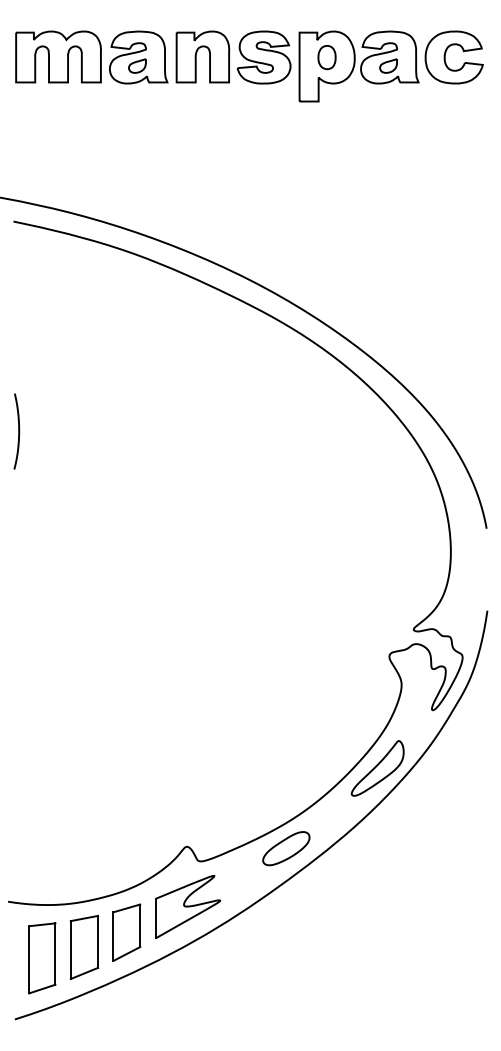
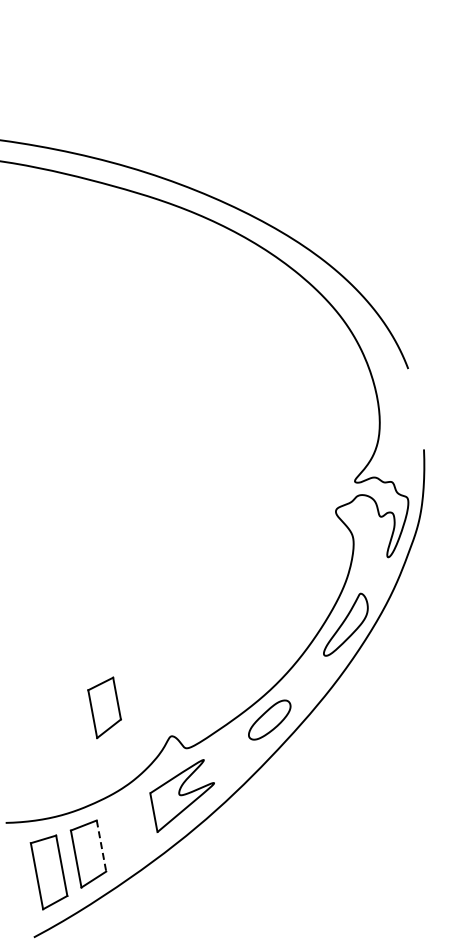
part: (126, 932) -> (104, 707), moved
line: (98, 941) -> (101, 845), solid -> dashed

